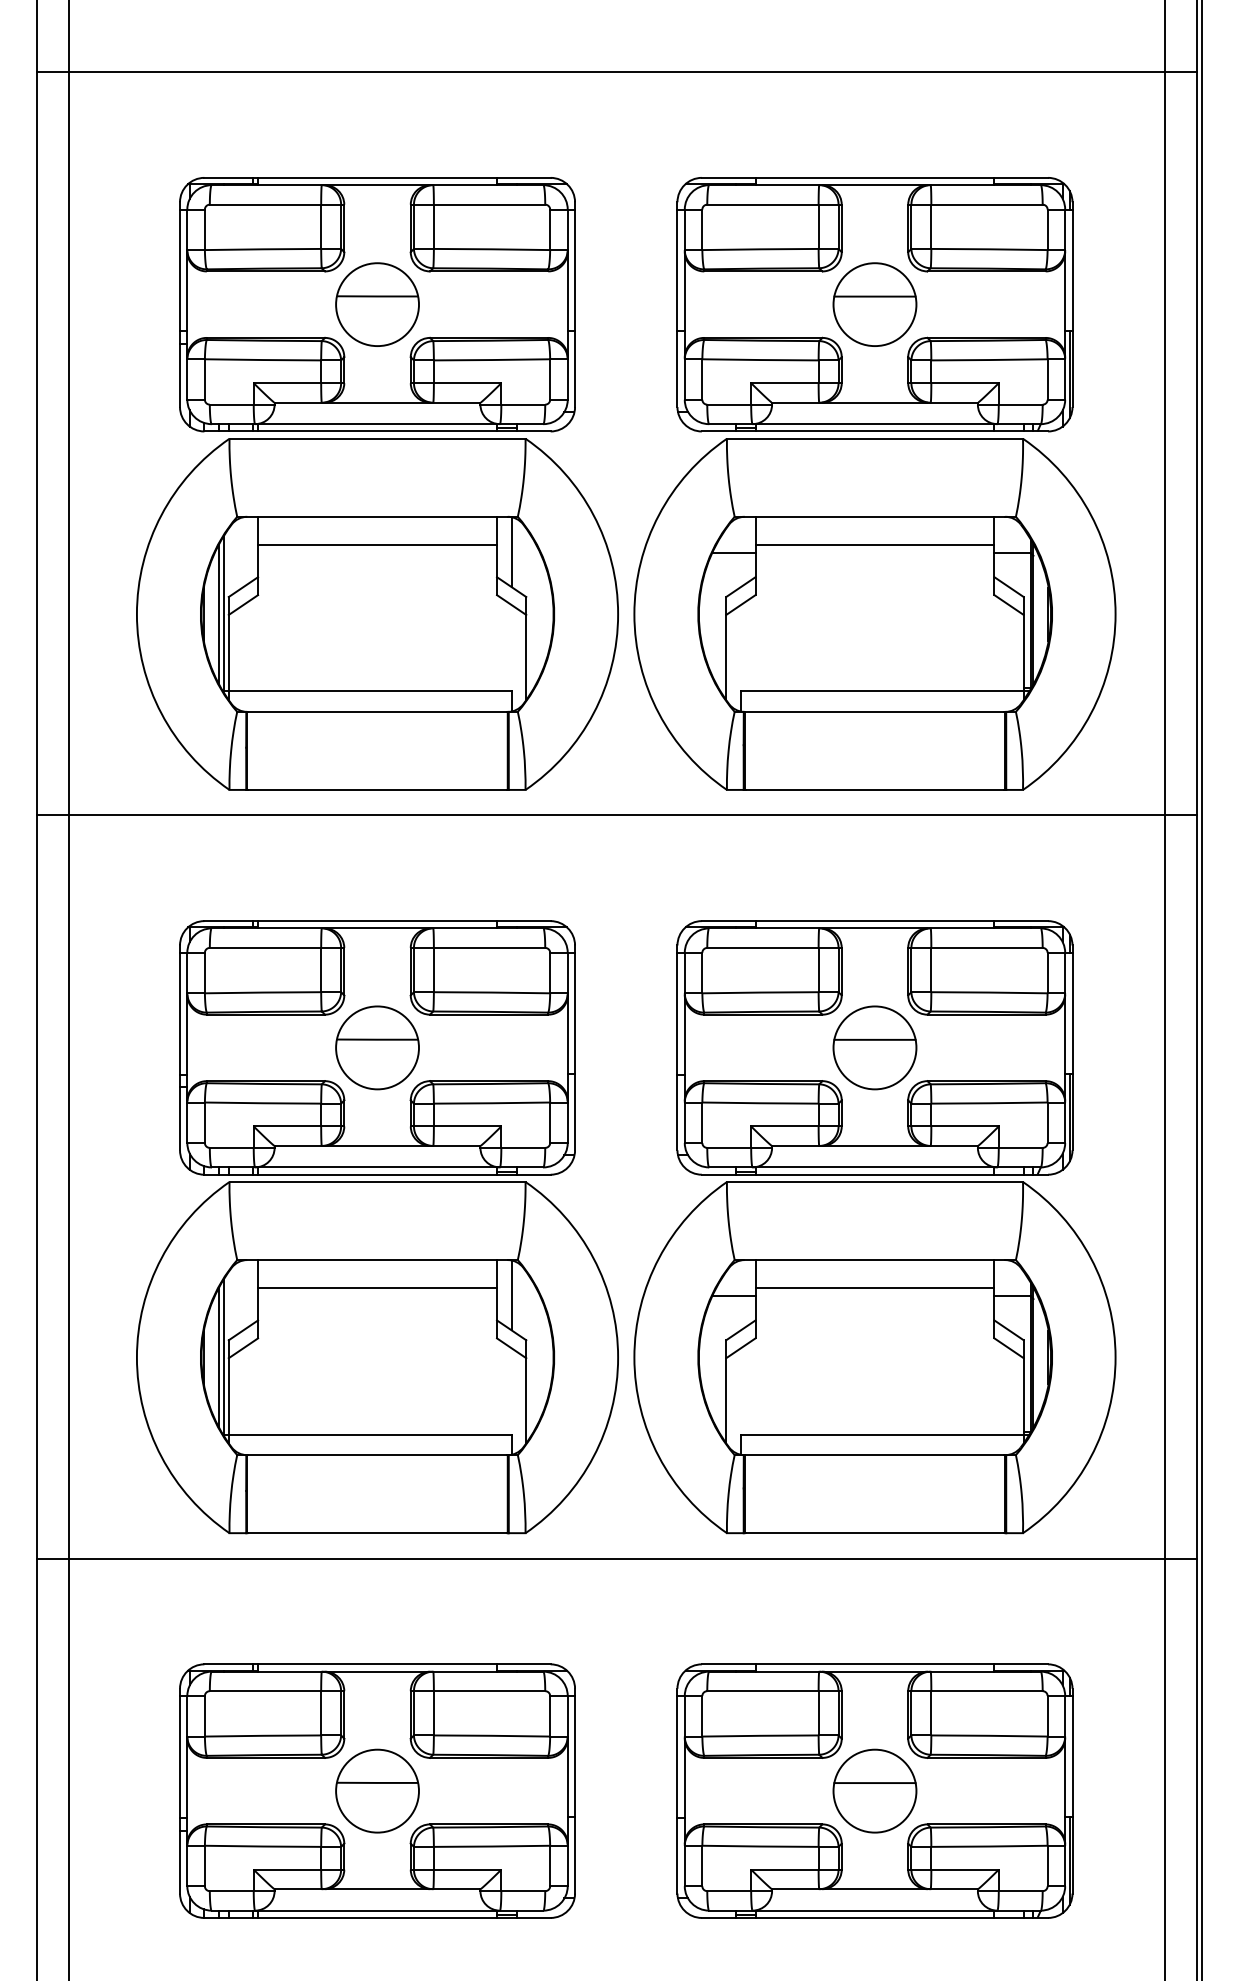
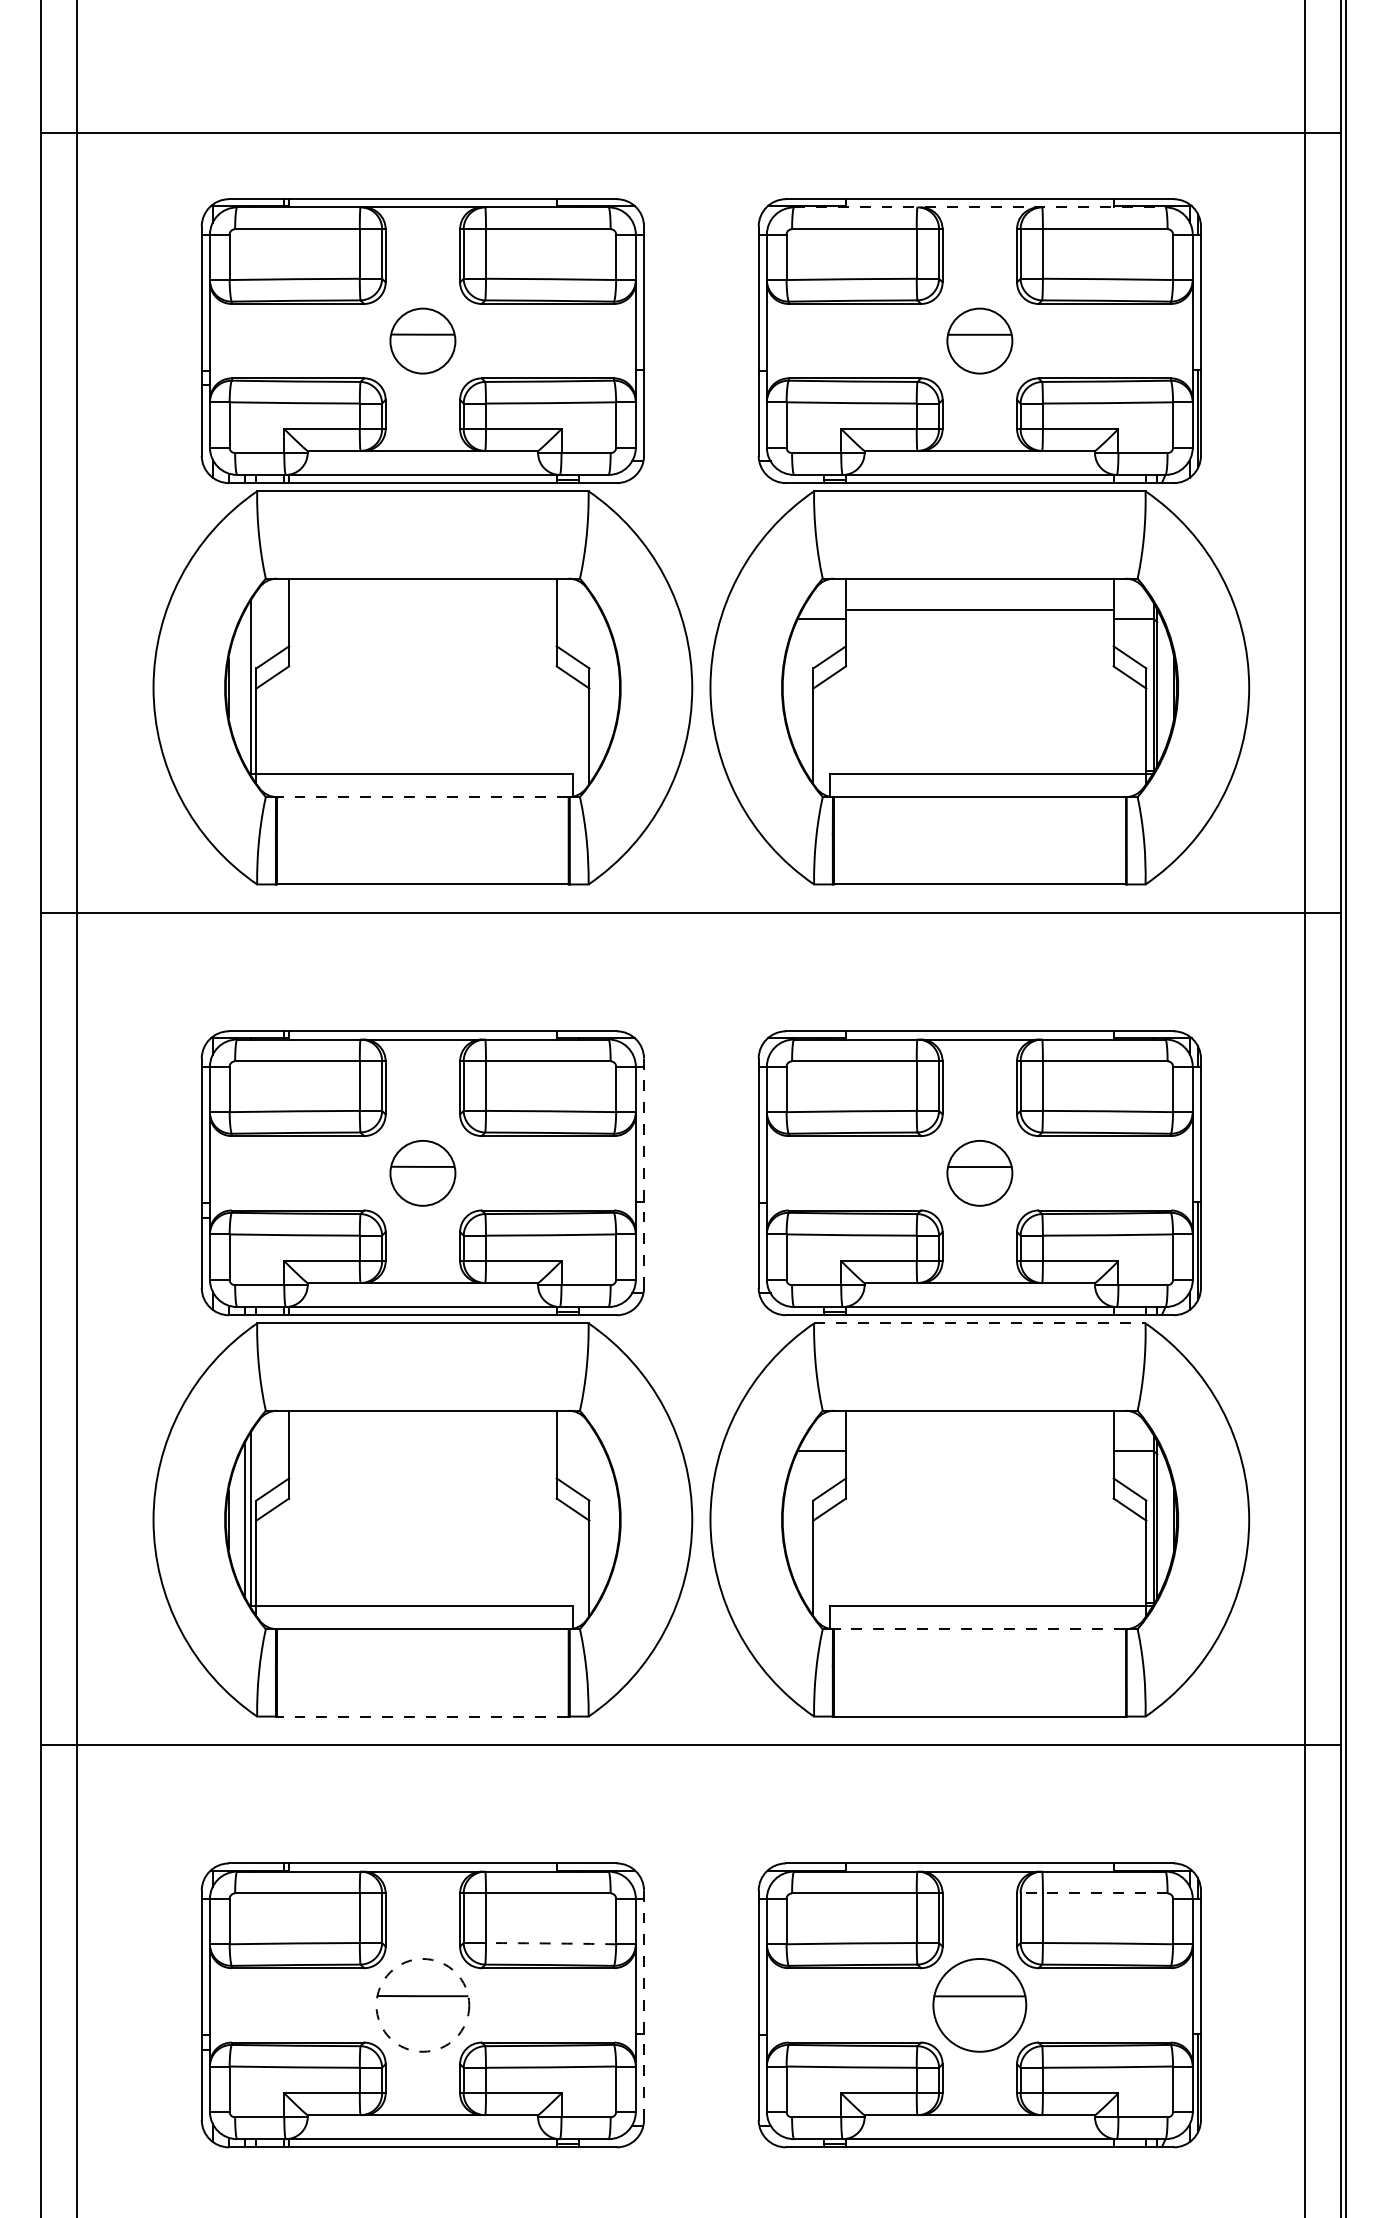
line: (616, 71) -> (690, 132), moved
line: (874, 185) -> (979, 207), solid -> dashed
part: (377, 304) -> (422, 340), size x0.7
part: (874, 304) -> (979, 340), size x0.7
line: (377, 544) -> (422, 609), removed
line: (512, 552) -> (573, 618), removed
line: (219, 614) -> (245, 687), removed
line: (377, 712) -> (422, 797), solid -> dashed
part: (377, 1048) -> (422, 1173), size x0.7
line: (575, 1048) -> (644, 1173), solid -> dashed
part: (874, 1048) -> (979, 1173), size x0.7
line: (874, 1182) -> (979, 1323), solid -> dashed
line: (377, 1288) -> (422, 1442), removed
line: (874, 1288) -> (979, 1442), removed
line: (512, 1295) -> (573, 1450), removed
line: (873, 1455) -> (978, 1629), solid -> dashed
line: (377, 1533) -> (422, 1716), solid -> dashed
line: (974, 1691) -> (1091, 1893), solid -> dashed
arc: (492, 1735) -> (551, 1943), solid -> dashed
circle: (377, 1790) -> (422, 2004), solid -> dashed
line: (575, 1791) -> (644, 2005), solid -> dashed

